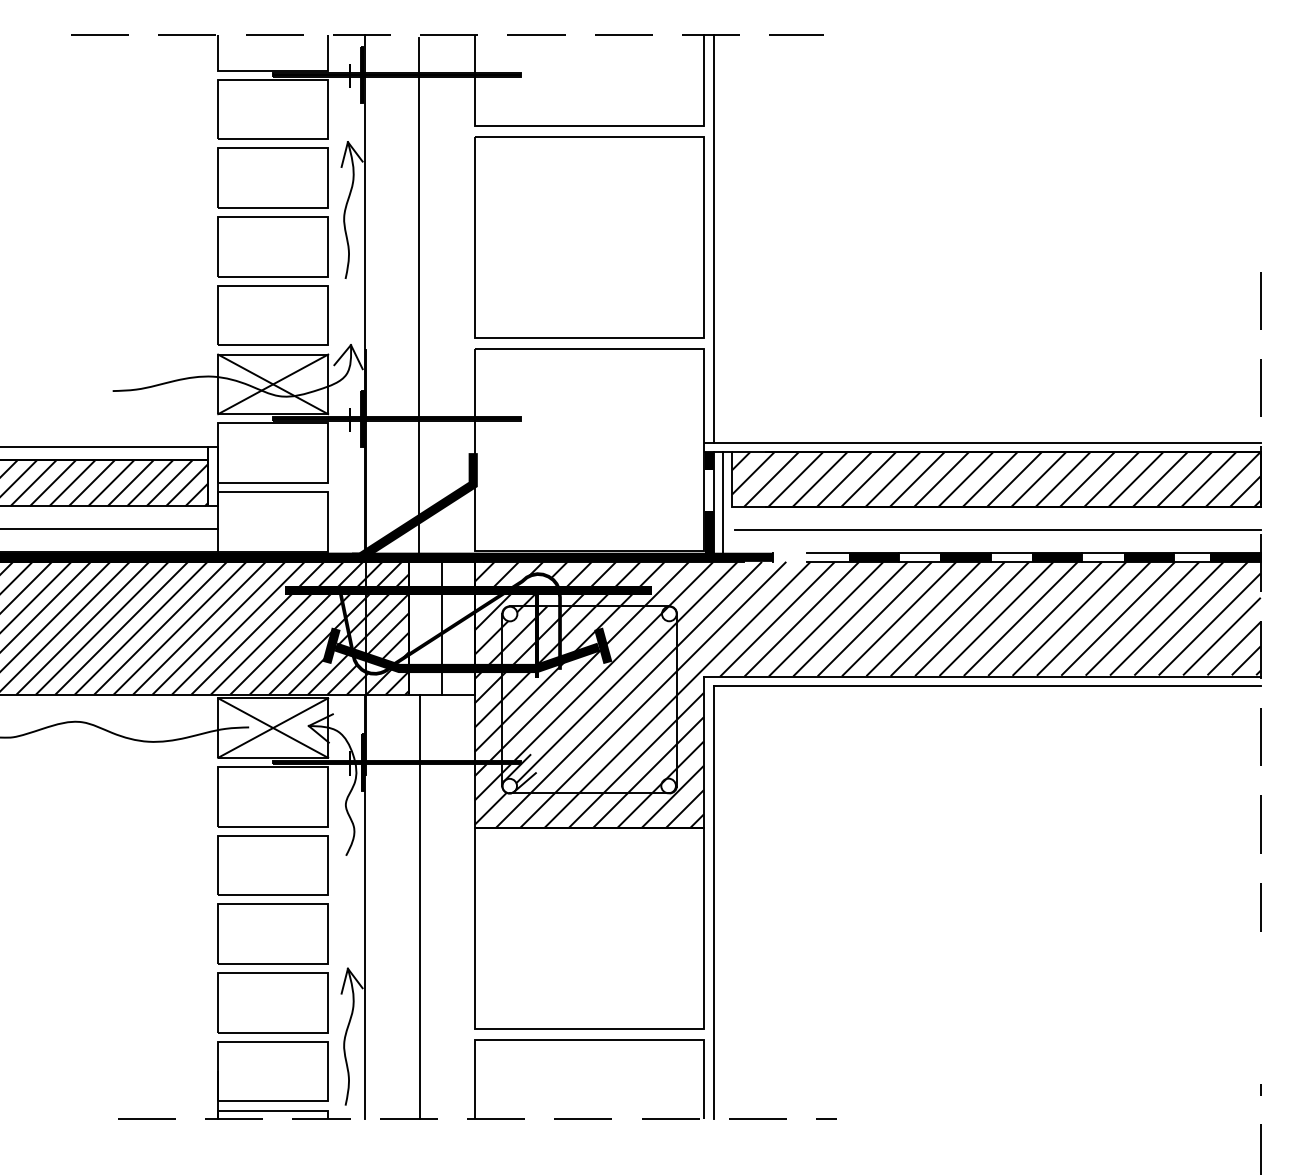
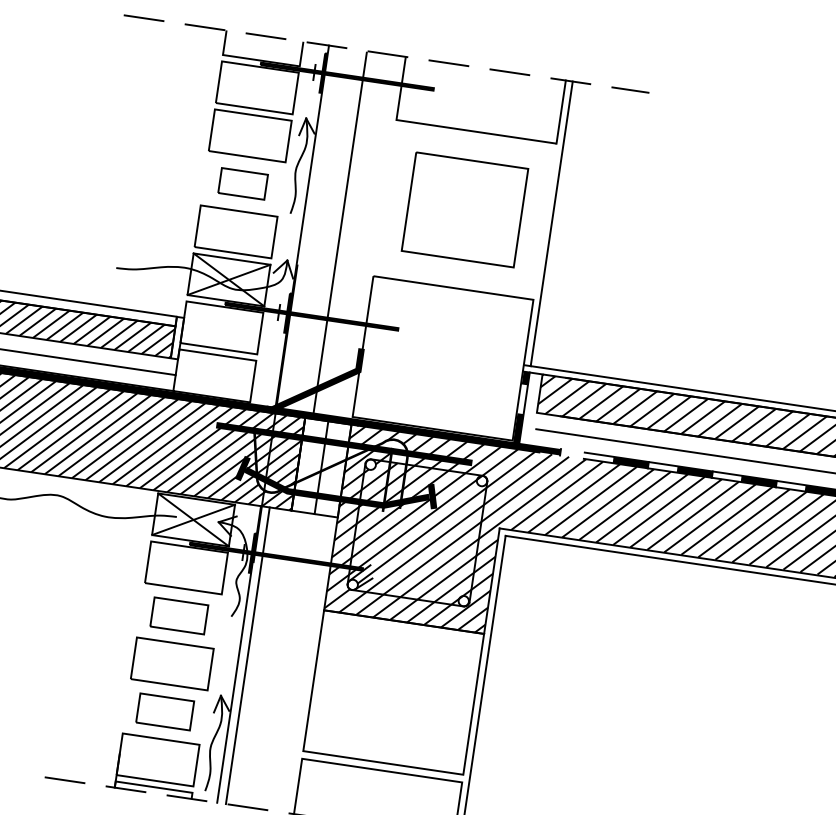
part: (589, 237) -> (465, 209), size x0.7
part: (272, 246) -> (242, 183), size x0.6
line: (722, 501) -> (530, 408), removed
part: (272, 865) -> (178, 615), size x0.7
line: (420, 906) -> (248, 655), moved
part: (272, 1002) -> (164, 711), size x0.7

